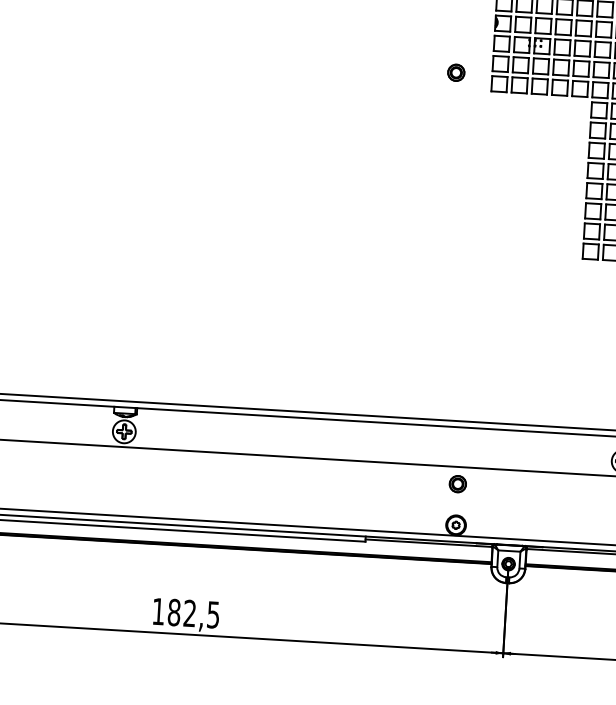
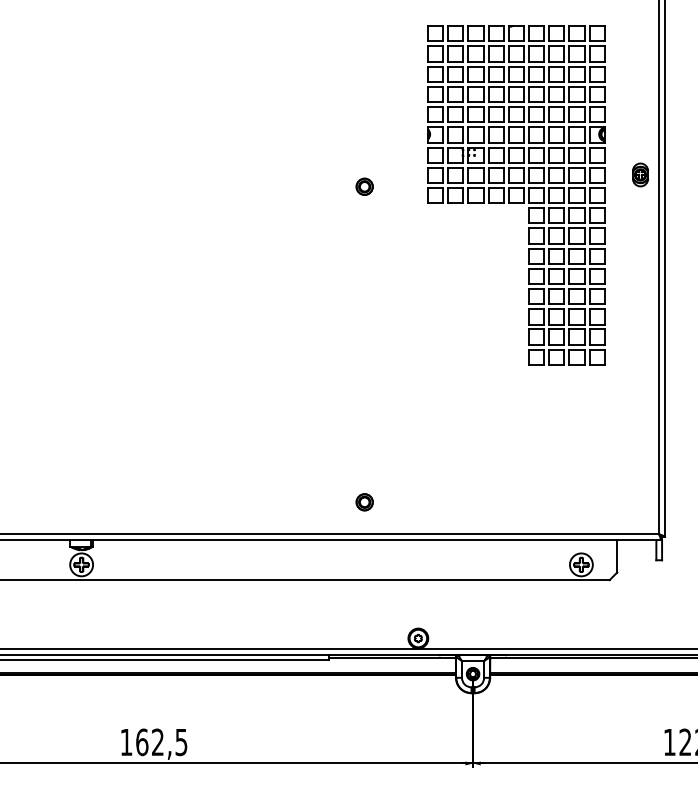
part: (456, 72) -> (364, 186), moved
part: (457, 484) -> (364, 502), moved
text: (174, 611) -> (142, 741), 182,5 -> 162,5

